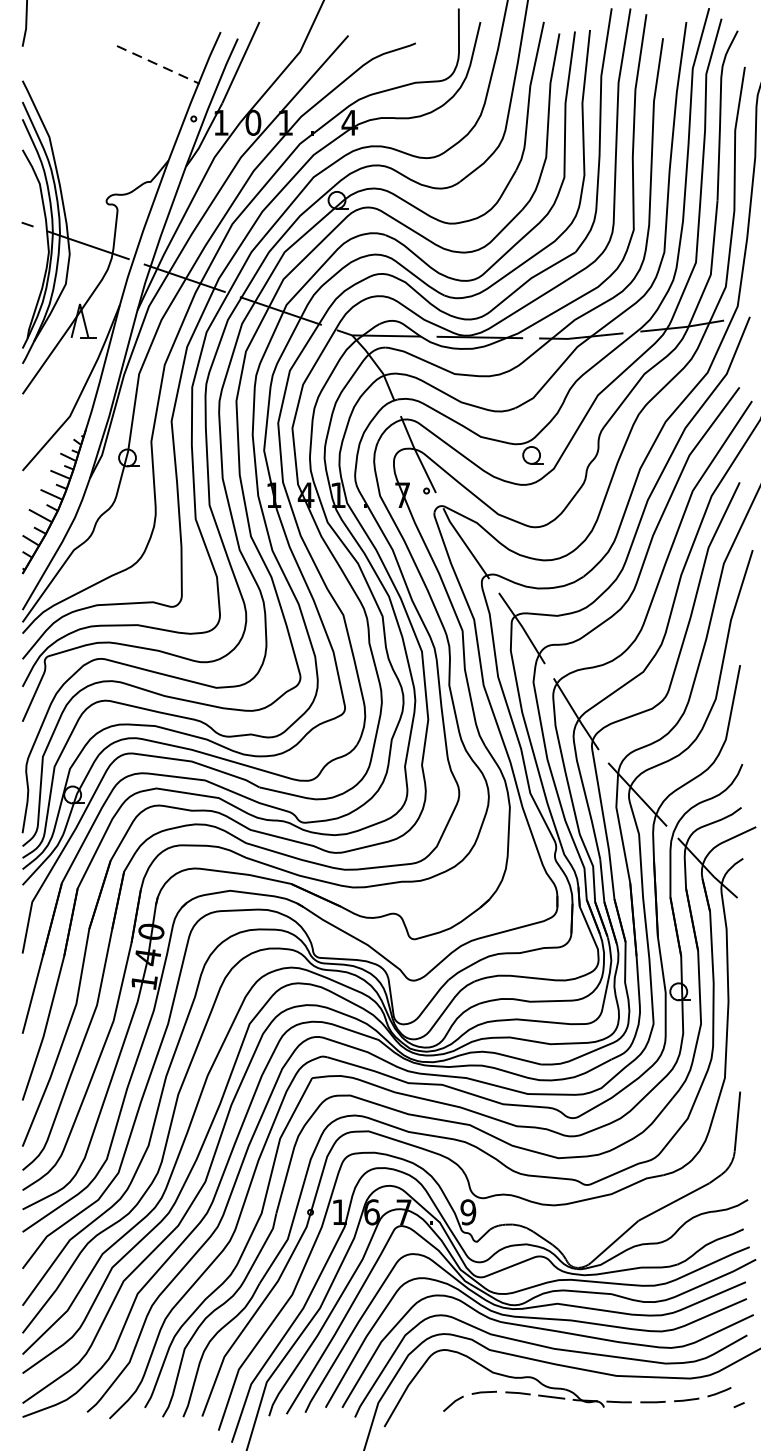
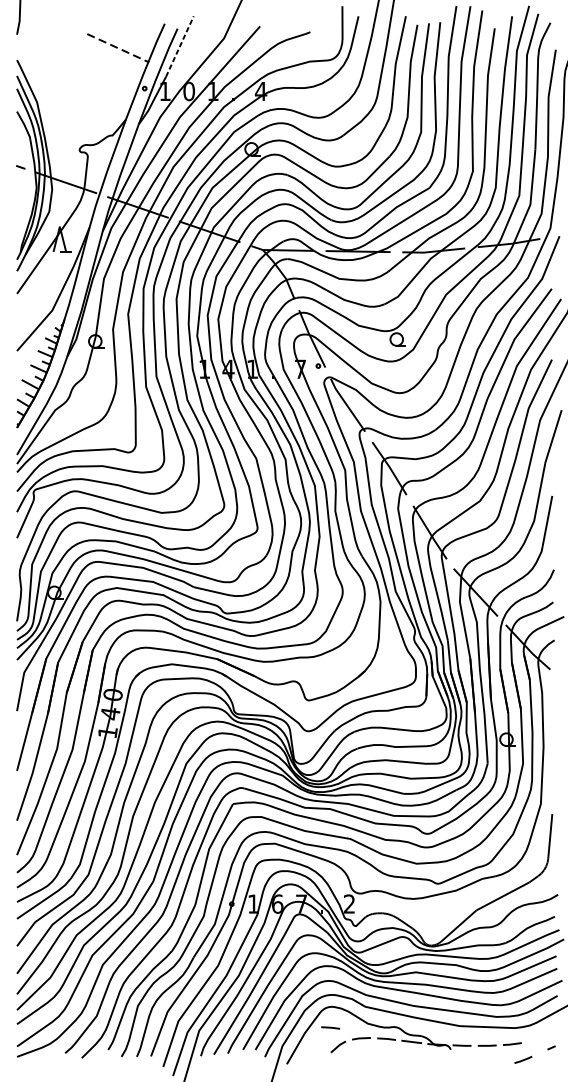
line: (240, 62) -> (179, 46), solid -> dashed
text: (468, 1212) -> (349, 904), 9 -> 2
line: (442, 1378) -> (330, 1028), added
line: (719, 1392) -> (523, 1060), moved

